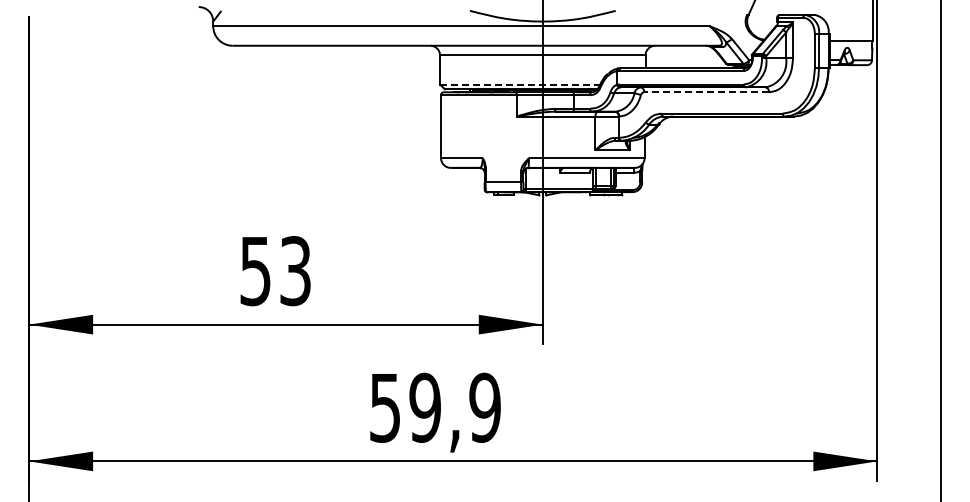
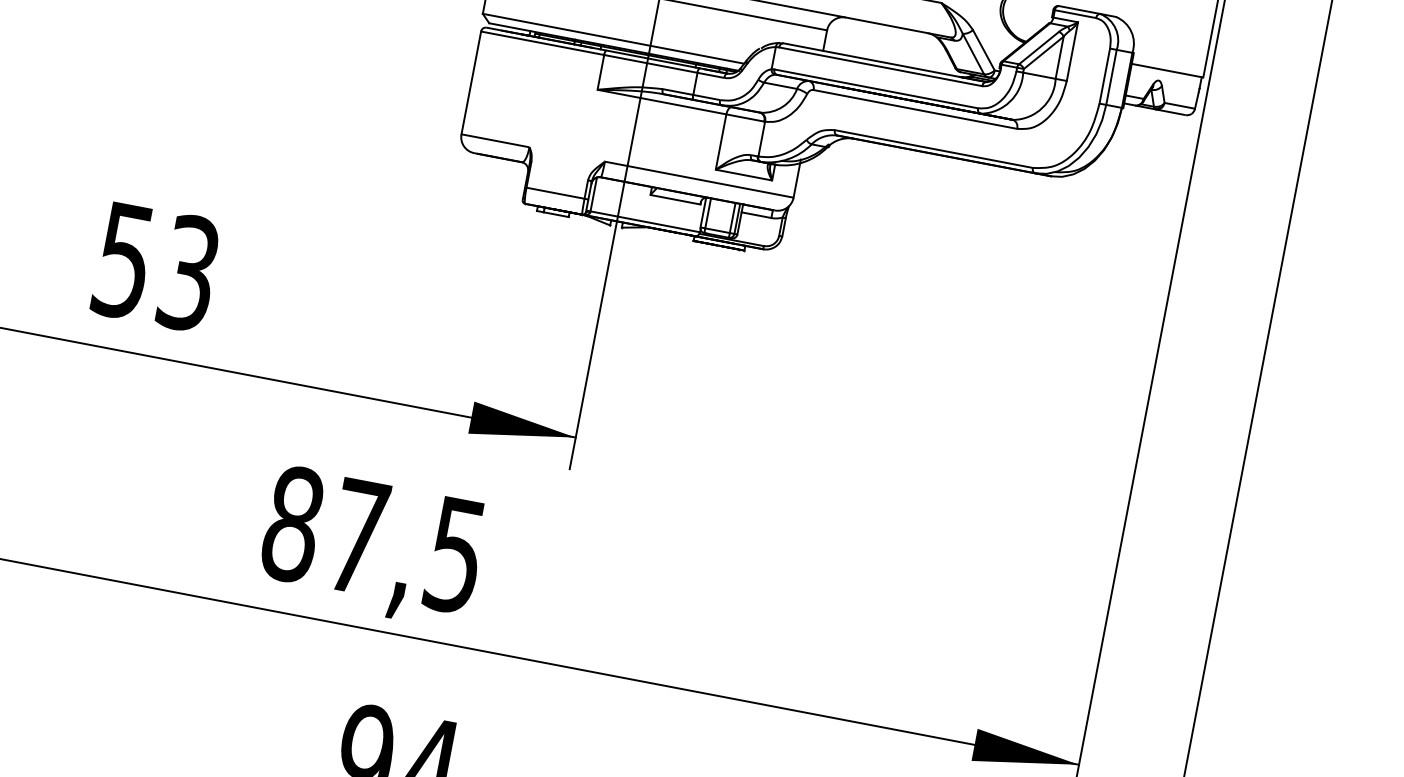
line: (520, 84) -> (614, 38), dashed -> solid
line: (706, 92) -> (915, 109), dashed -> solid
text: (434, 407) -> (373, 539), 59,9 -> 87,5

